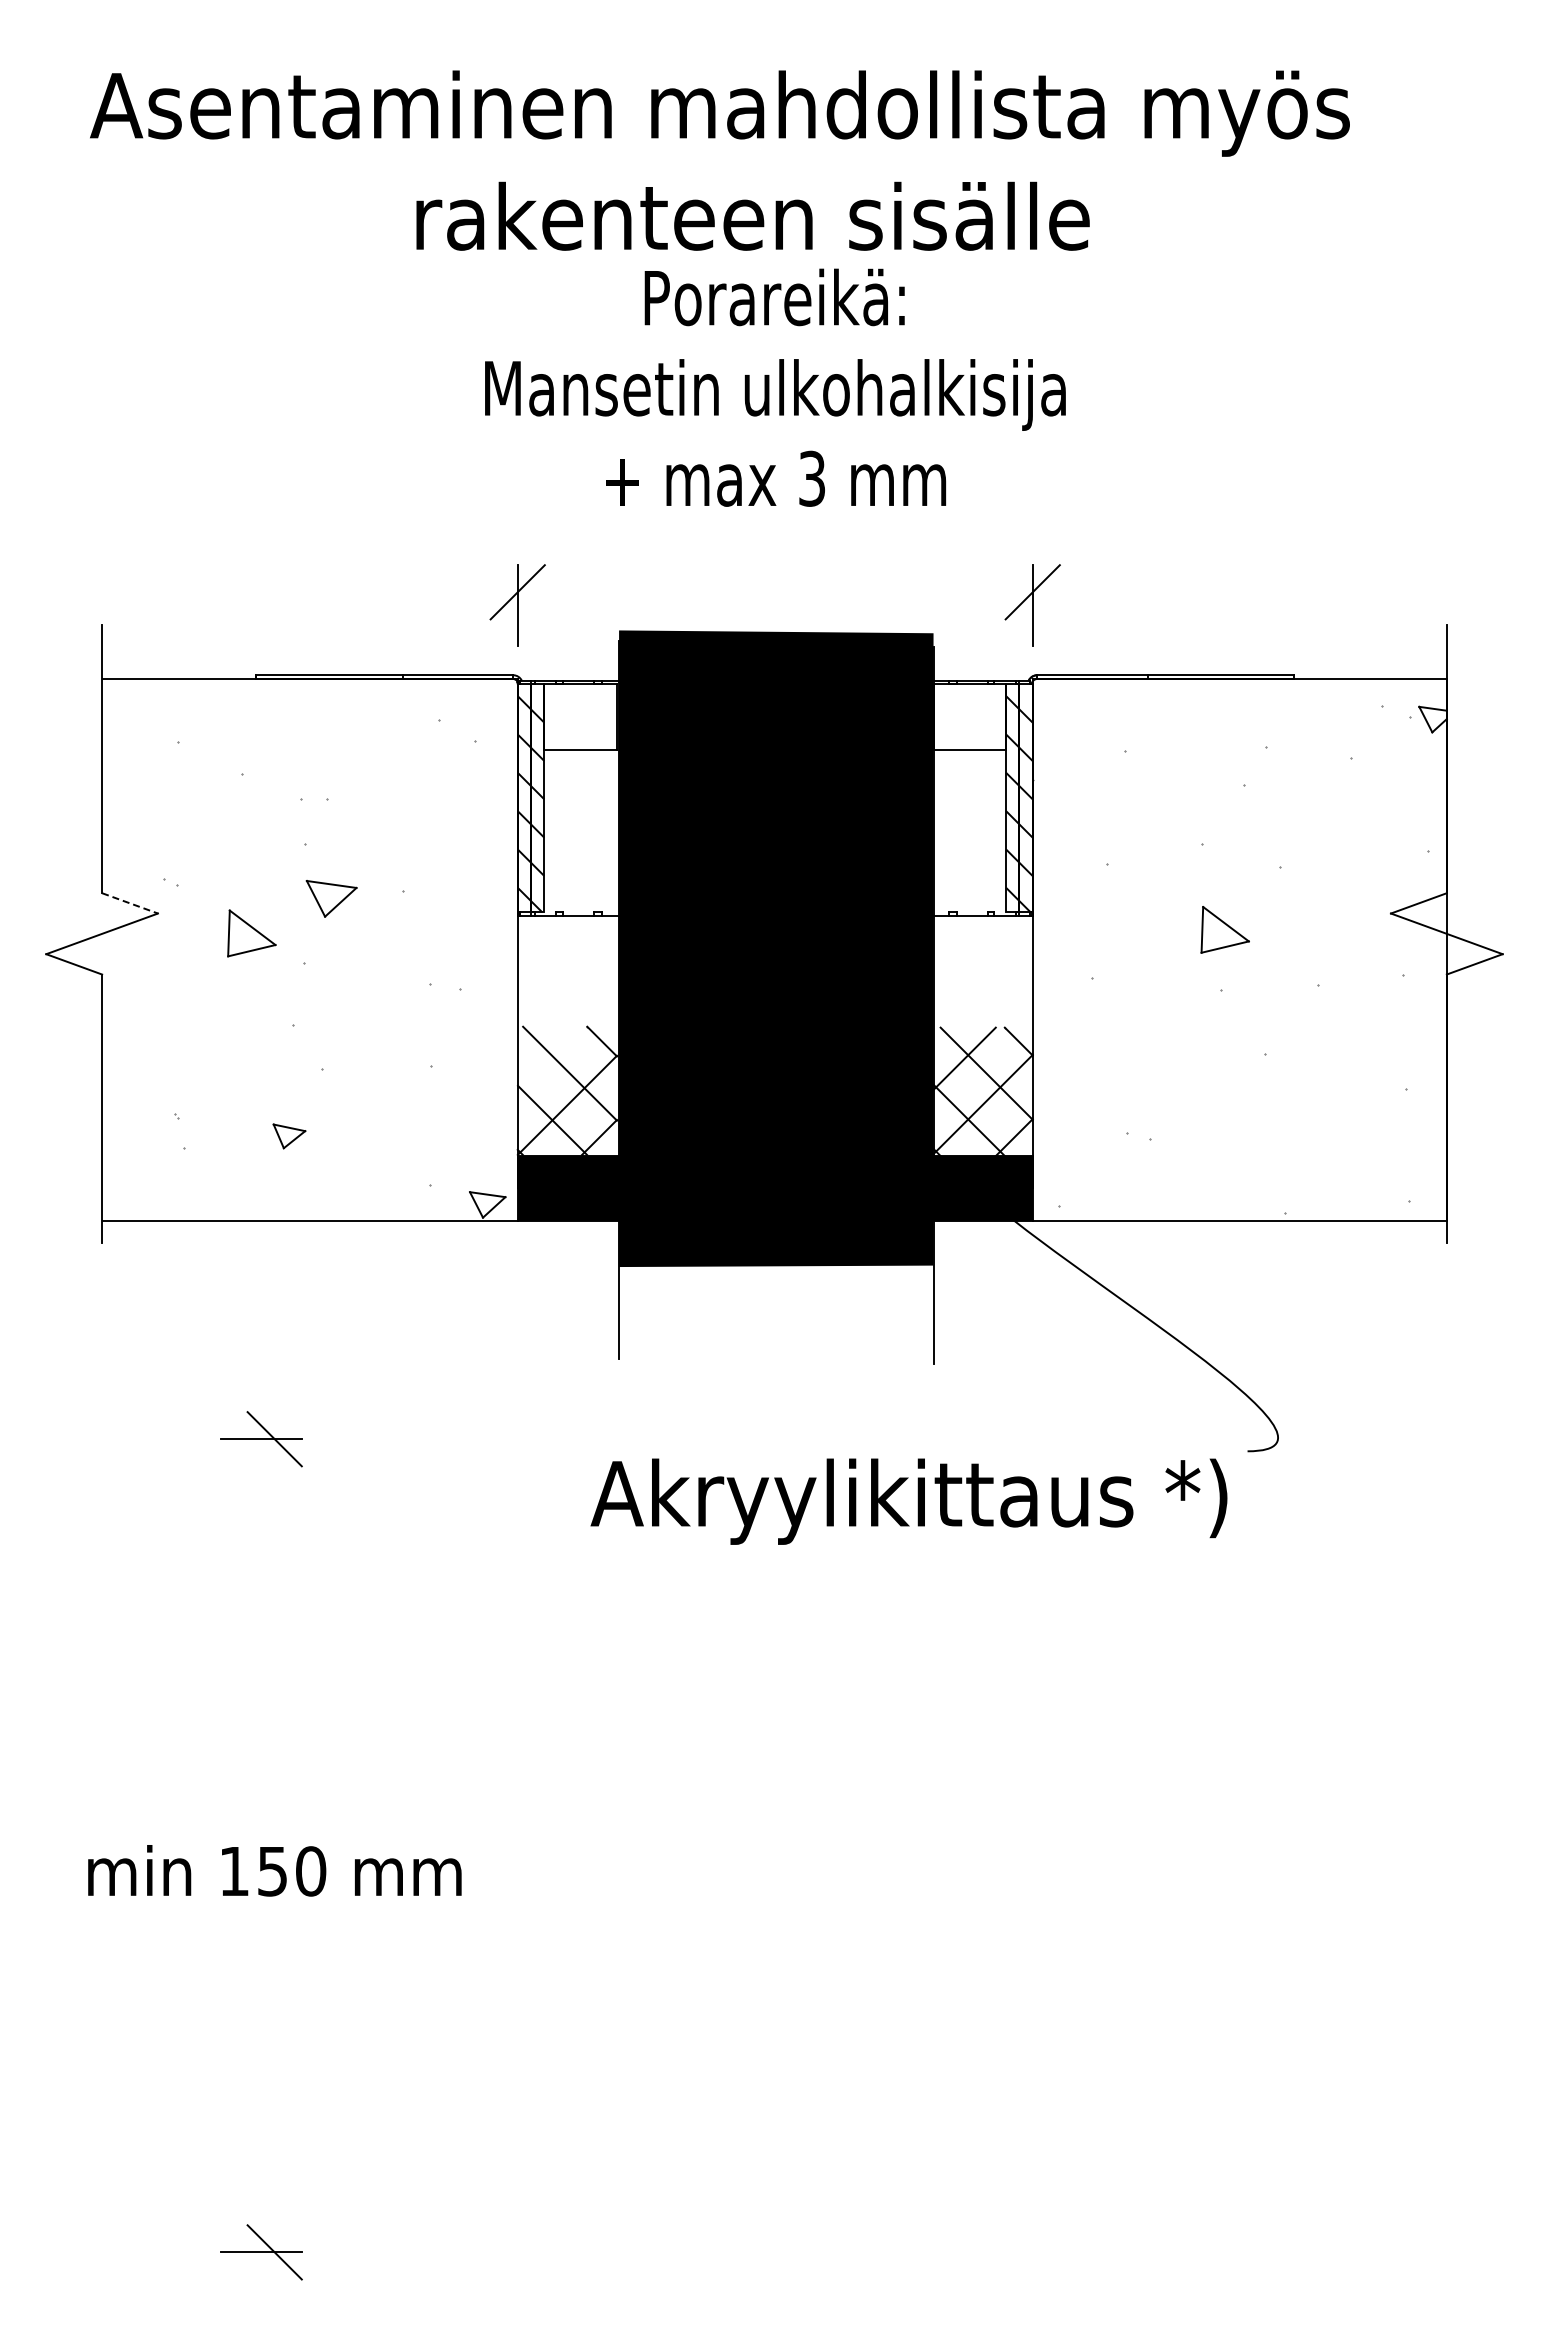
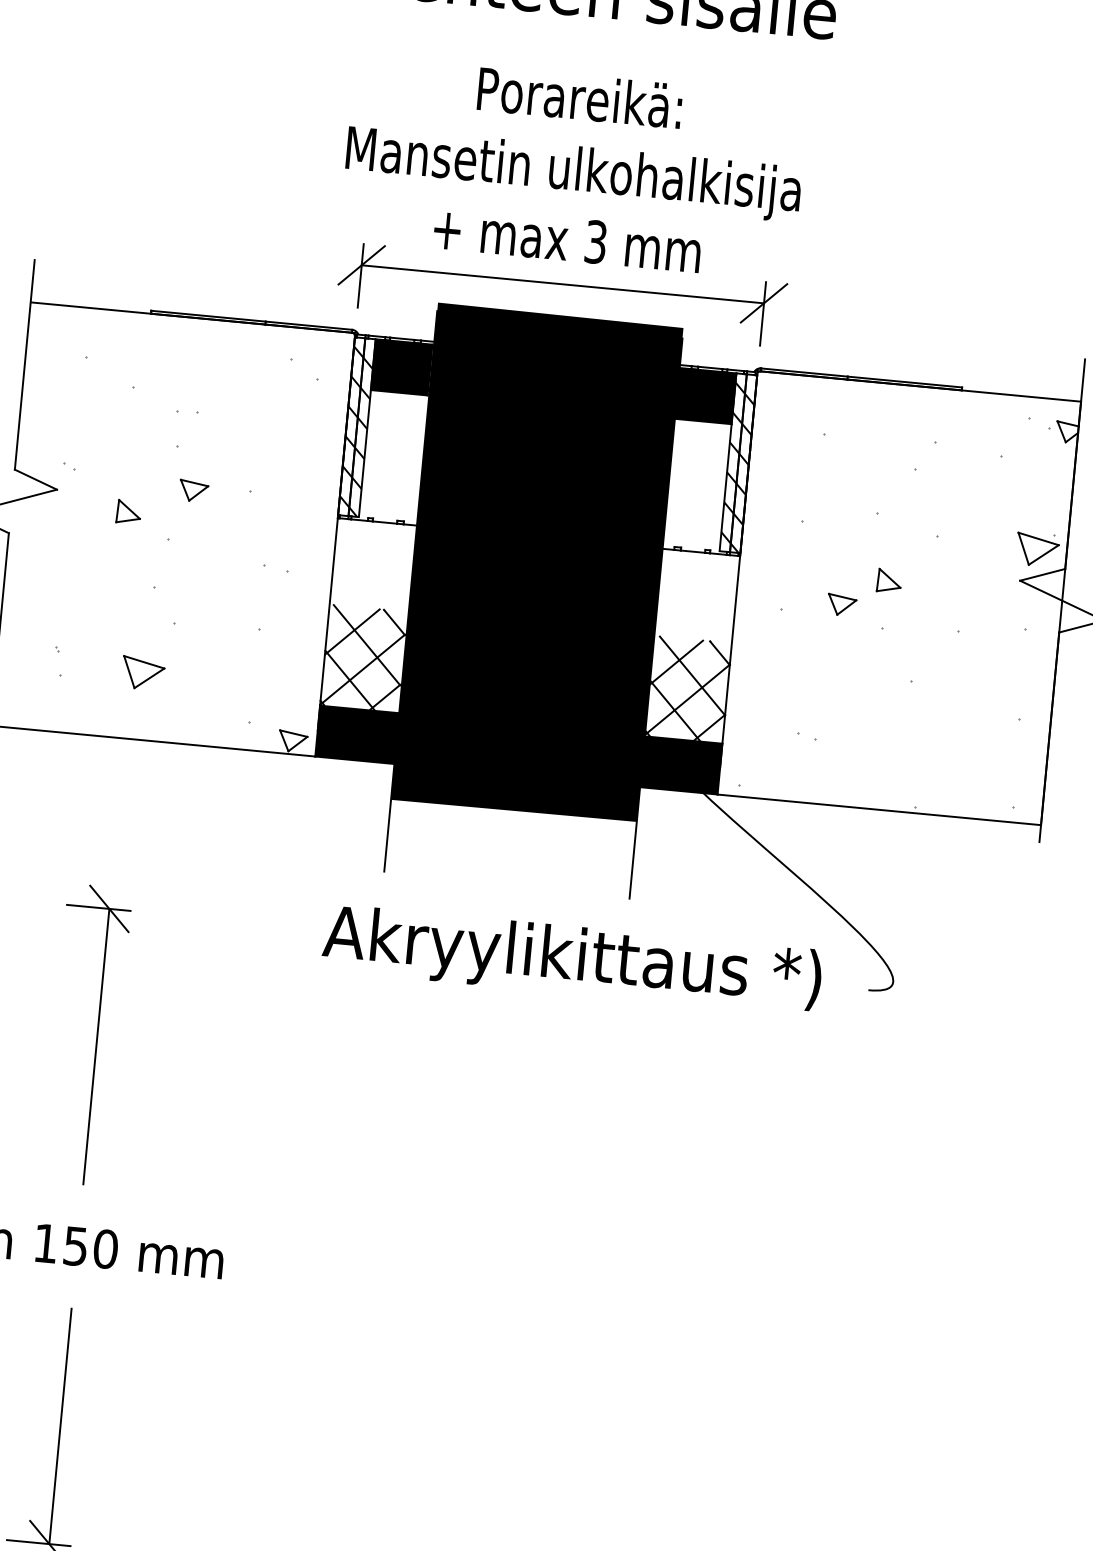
text: (775, 387) -> (574, 168), moved
line: (774, 592) -> (562, 284), added
fill: (580, 716) -> (401, 366), added
fill: (969, 716) -> (705, 395), added
part: (1409, 872) -> (1037, 550), added
part: (331, 898) -> (193, 490), size x0.71
line: (130, 903) -> (36, 479), dashed -> solid
part: (1224, 929) -> (888, 580), size x0.62
part: (251, 933) -> (128, 512), size x0.62
part: (1167, 965) -> (841, 604), added
line: (549, 1058) -> (352, 631), added
part: (289, 1136) -> (143, 673), size x1.67
text: (908, 1501) -> (571, 959), moved
line: (274, 1615) -> (96, 1046), added
line: (274, 2101) -> (60, 1426), added

